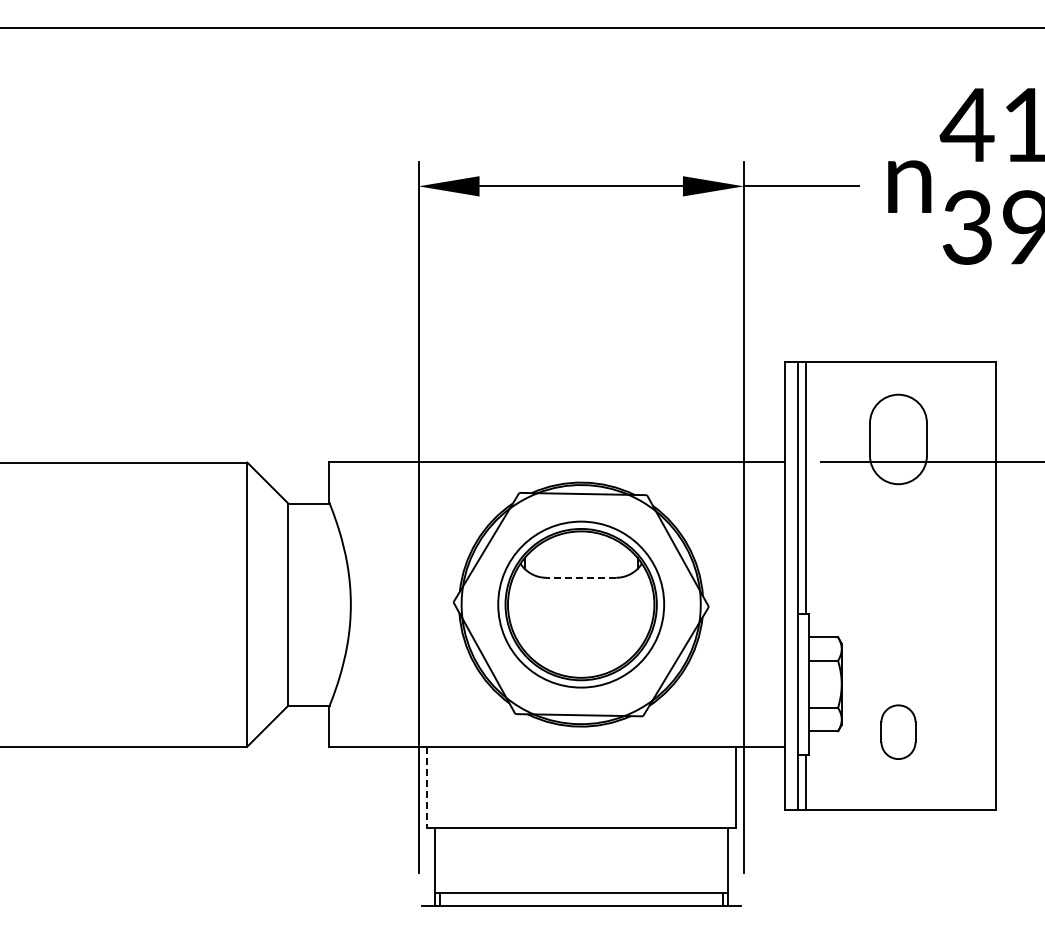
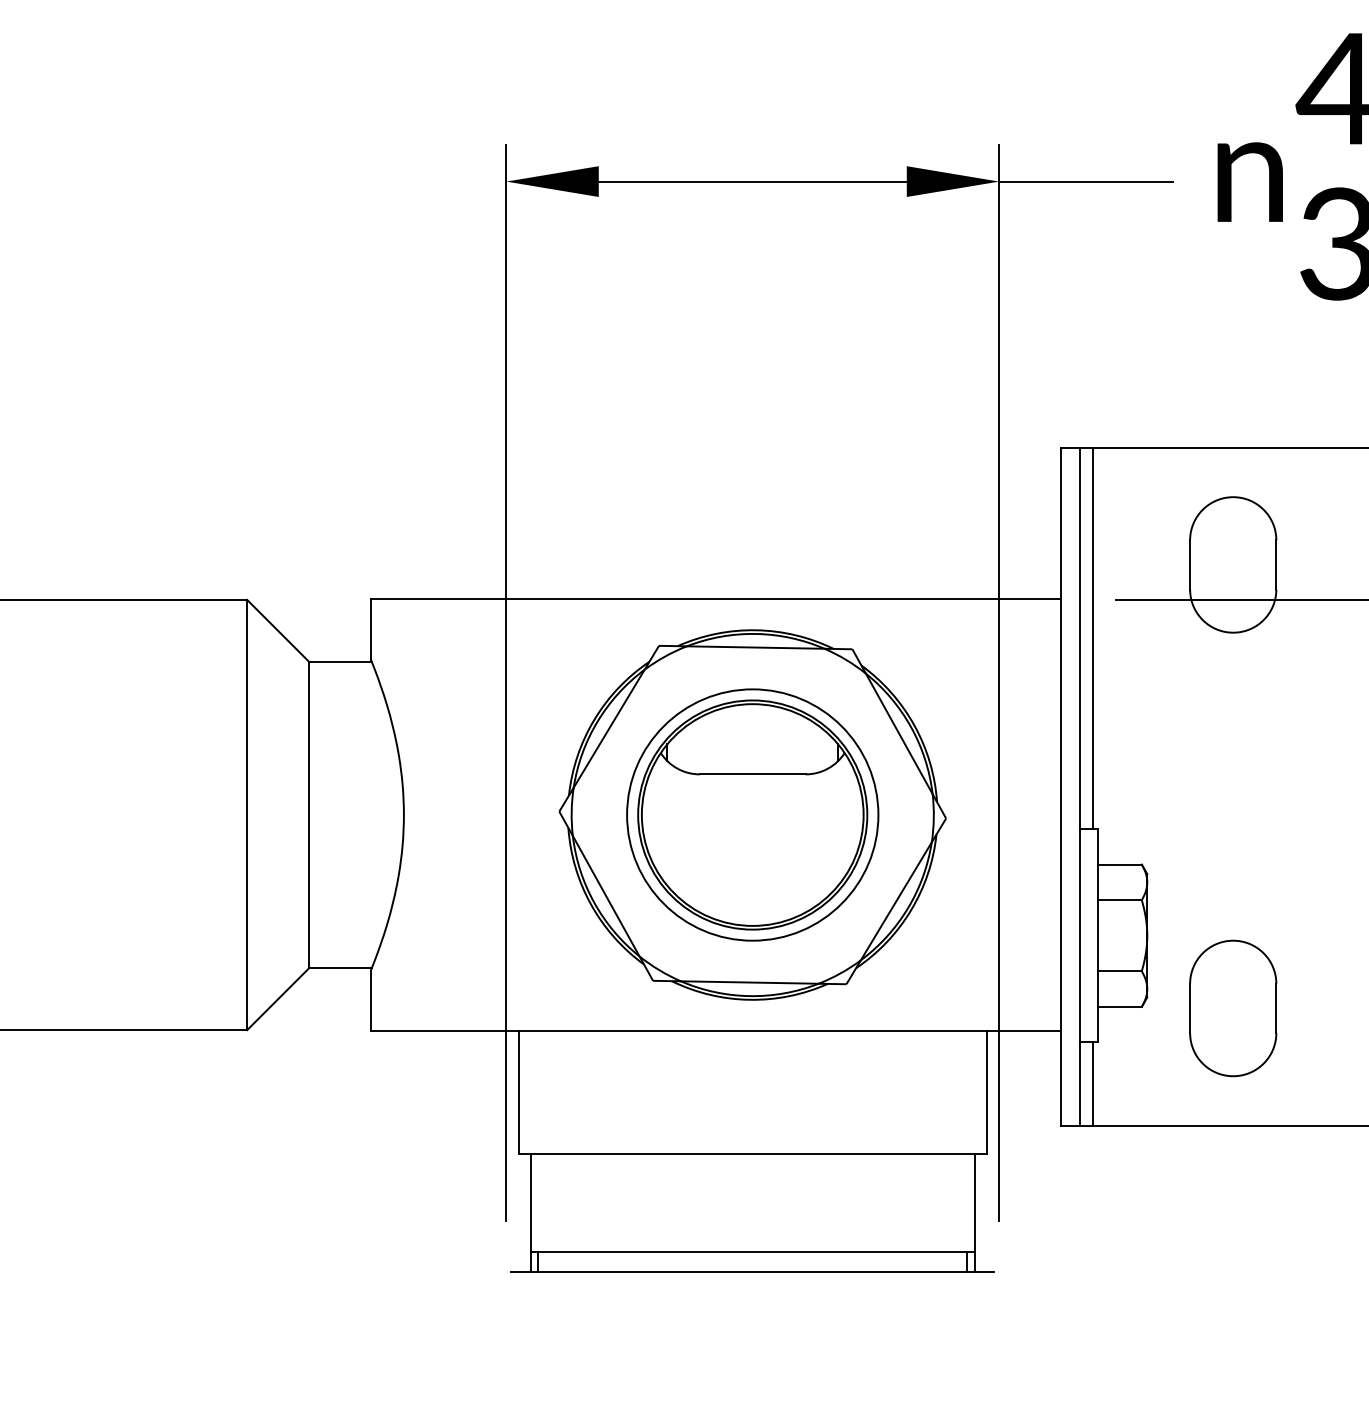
line: (581, 577) -> (753, 773), dashed -> solid
part: (898, 731) -> (1233, 1007), size x1.67
line: (426, 787) -> (518, 1091), dashed -> solid

